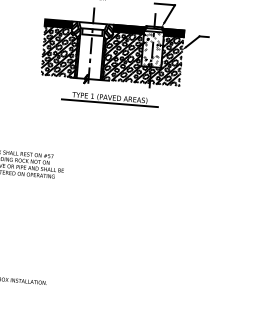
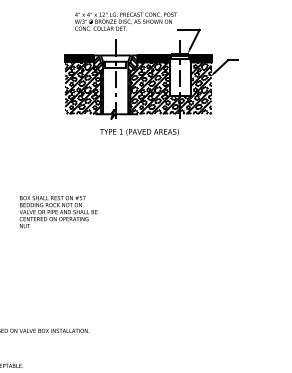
hatch: (153, 49) -> (180, 77), removed
line: (109, 103) -> (139, 137), removed

